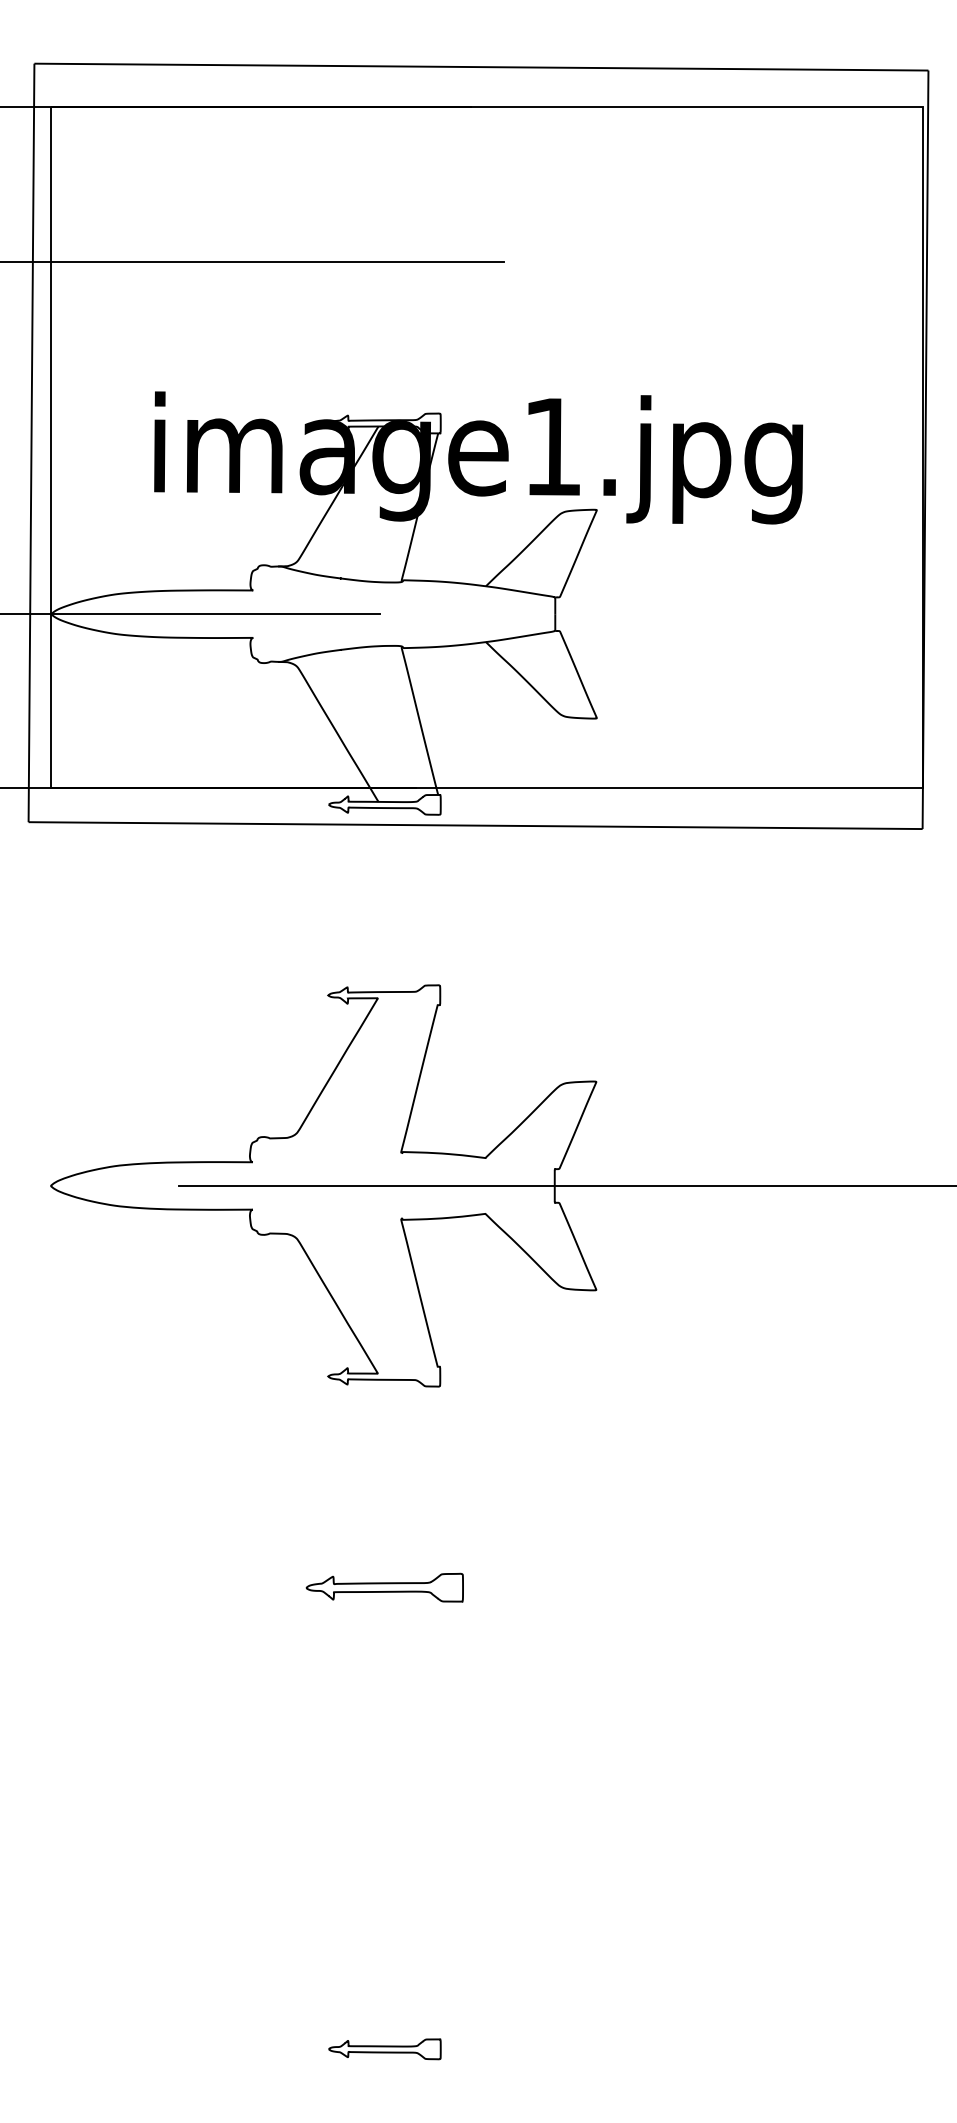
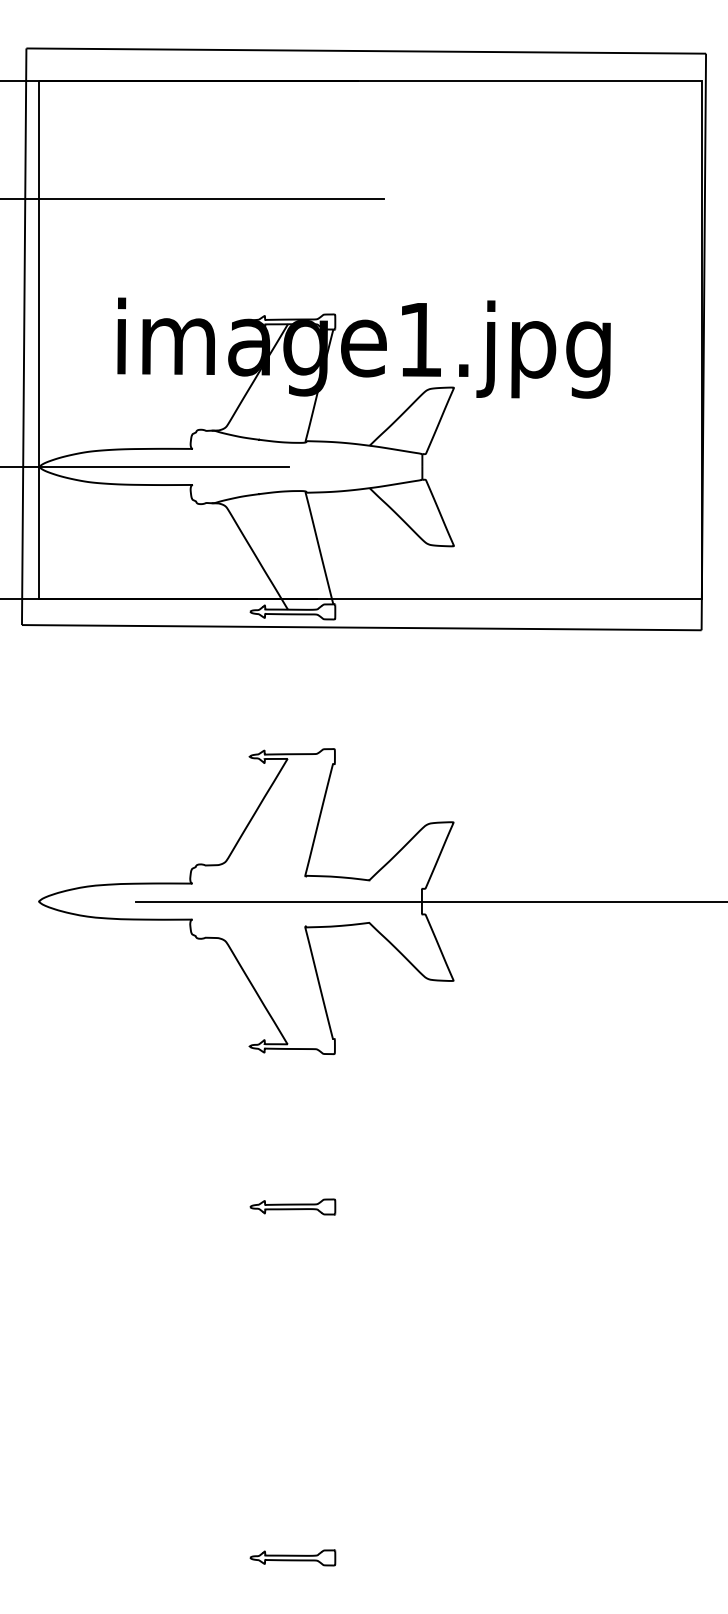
part: (384, 1587) -> (292, 1206), size x0.71

